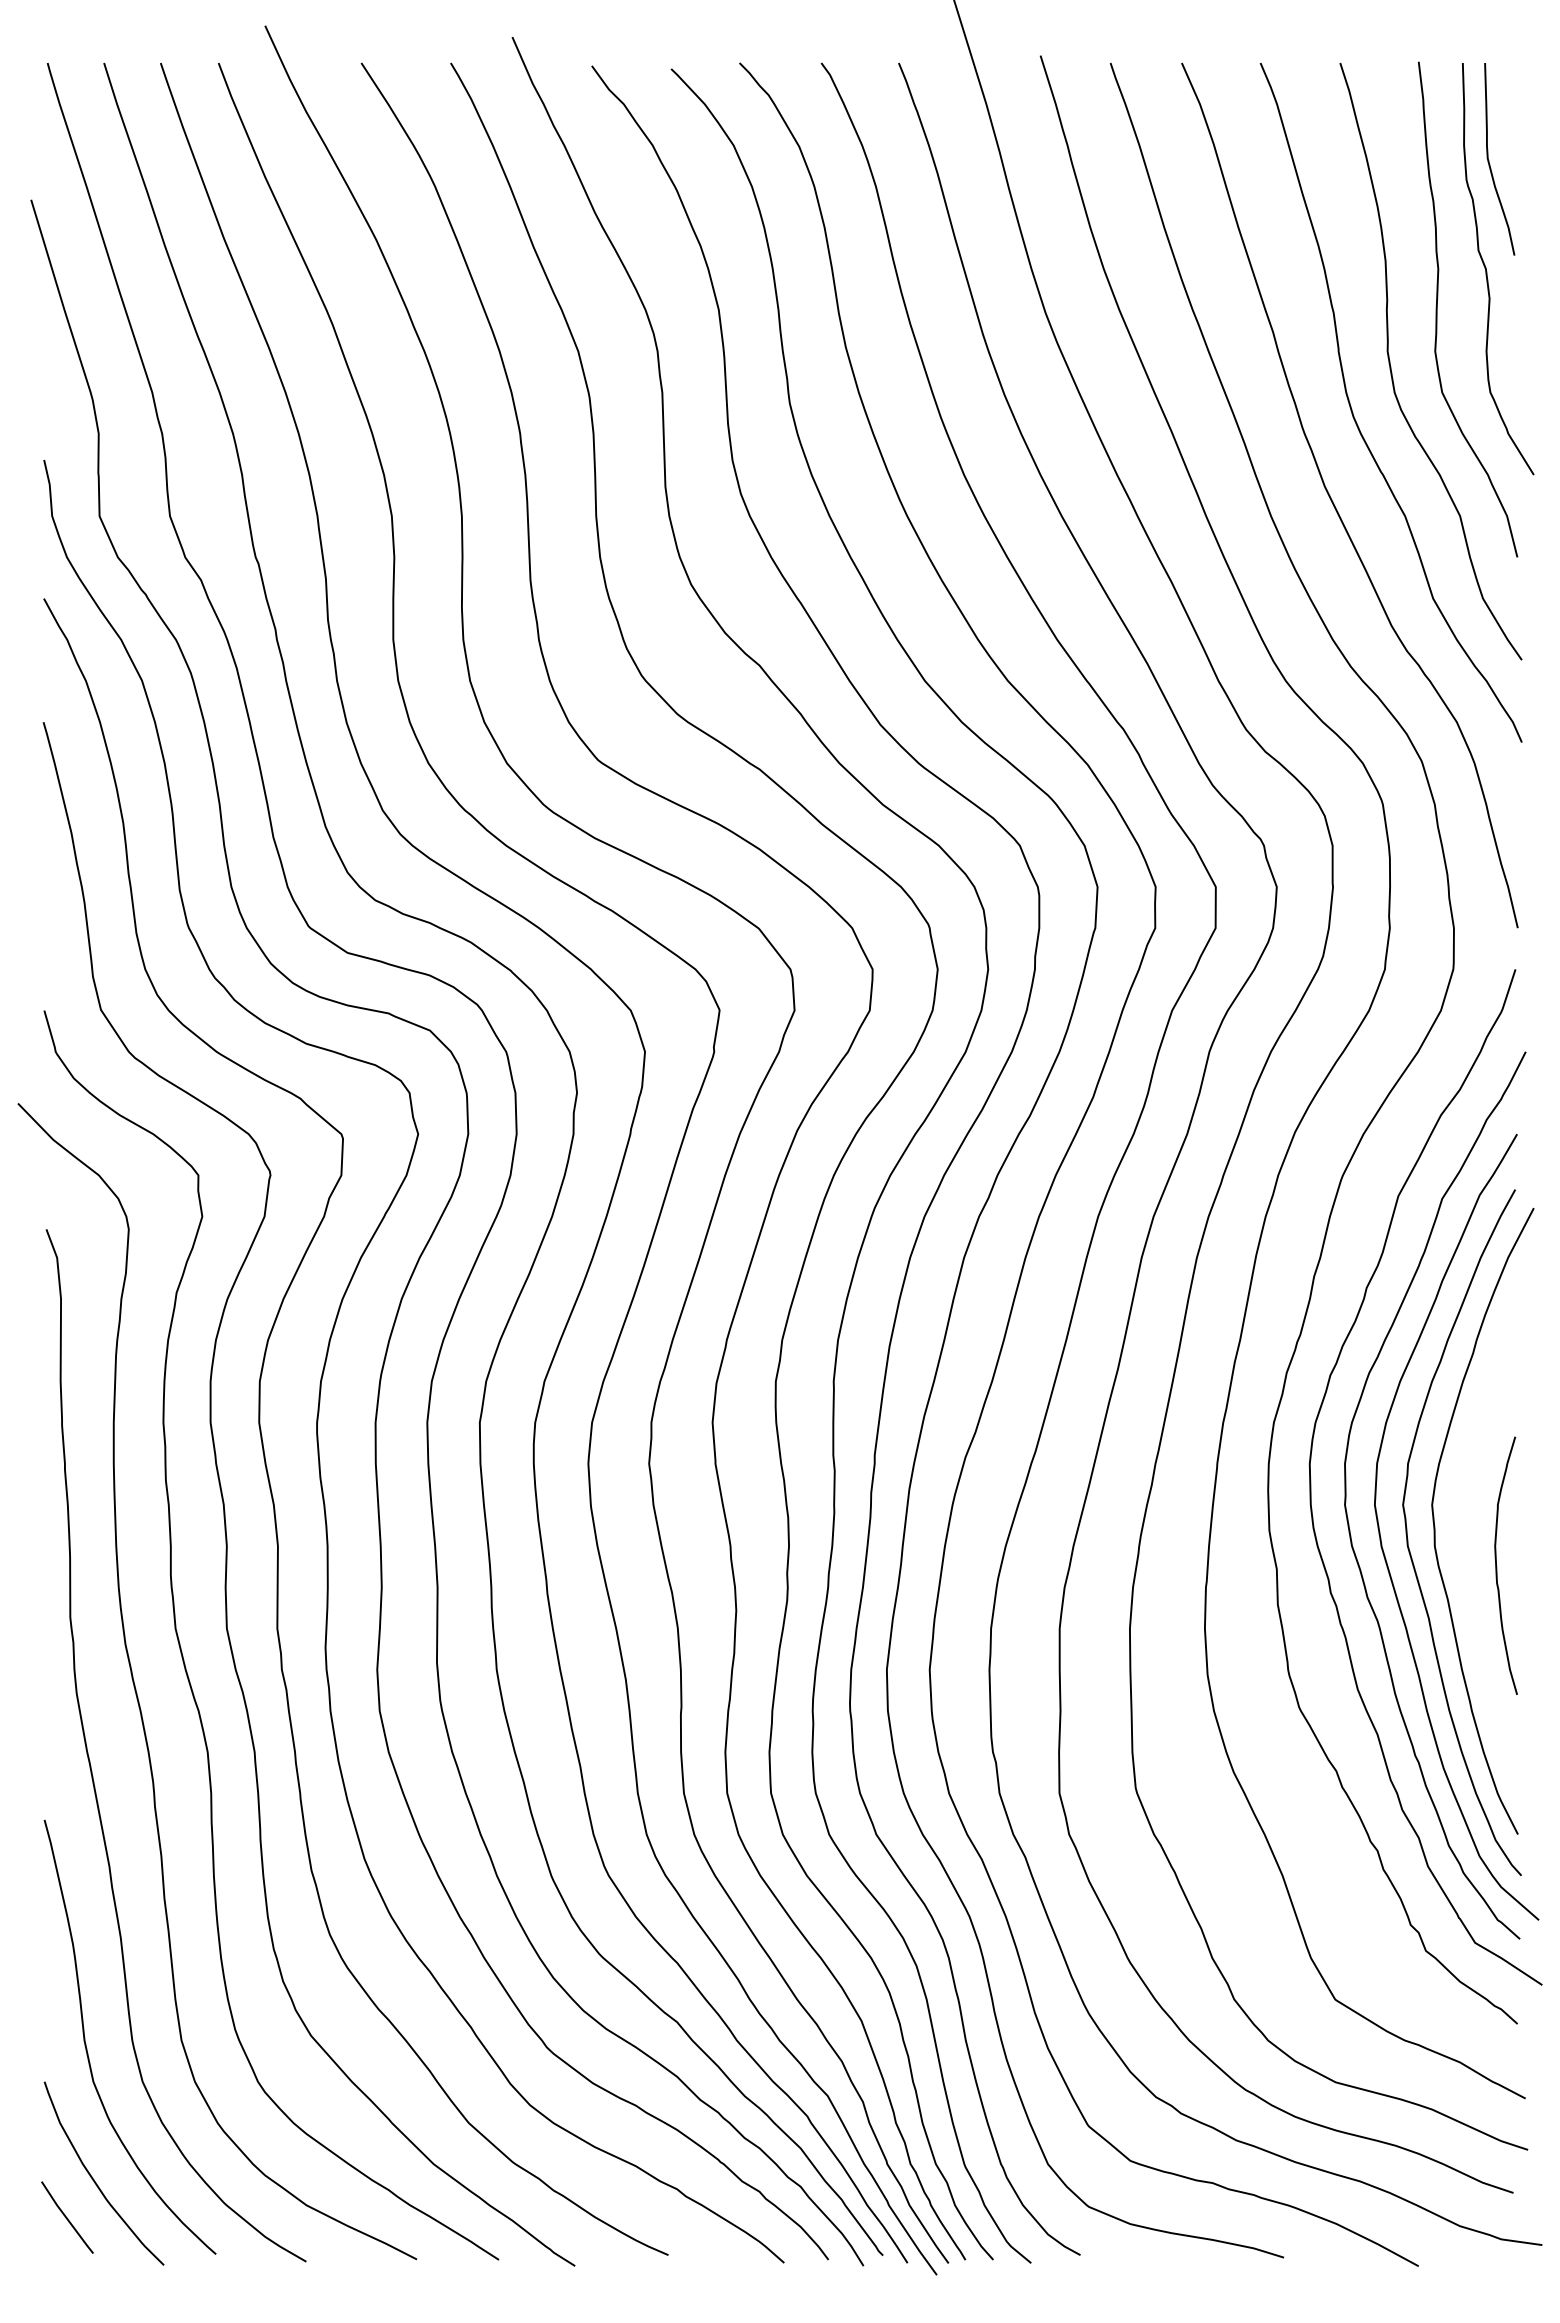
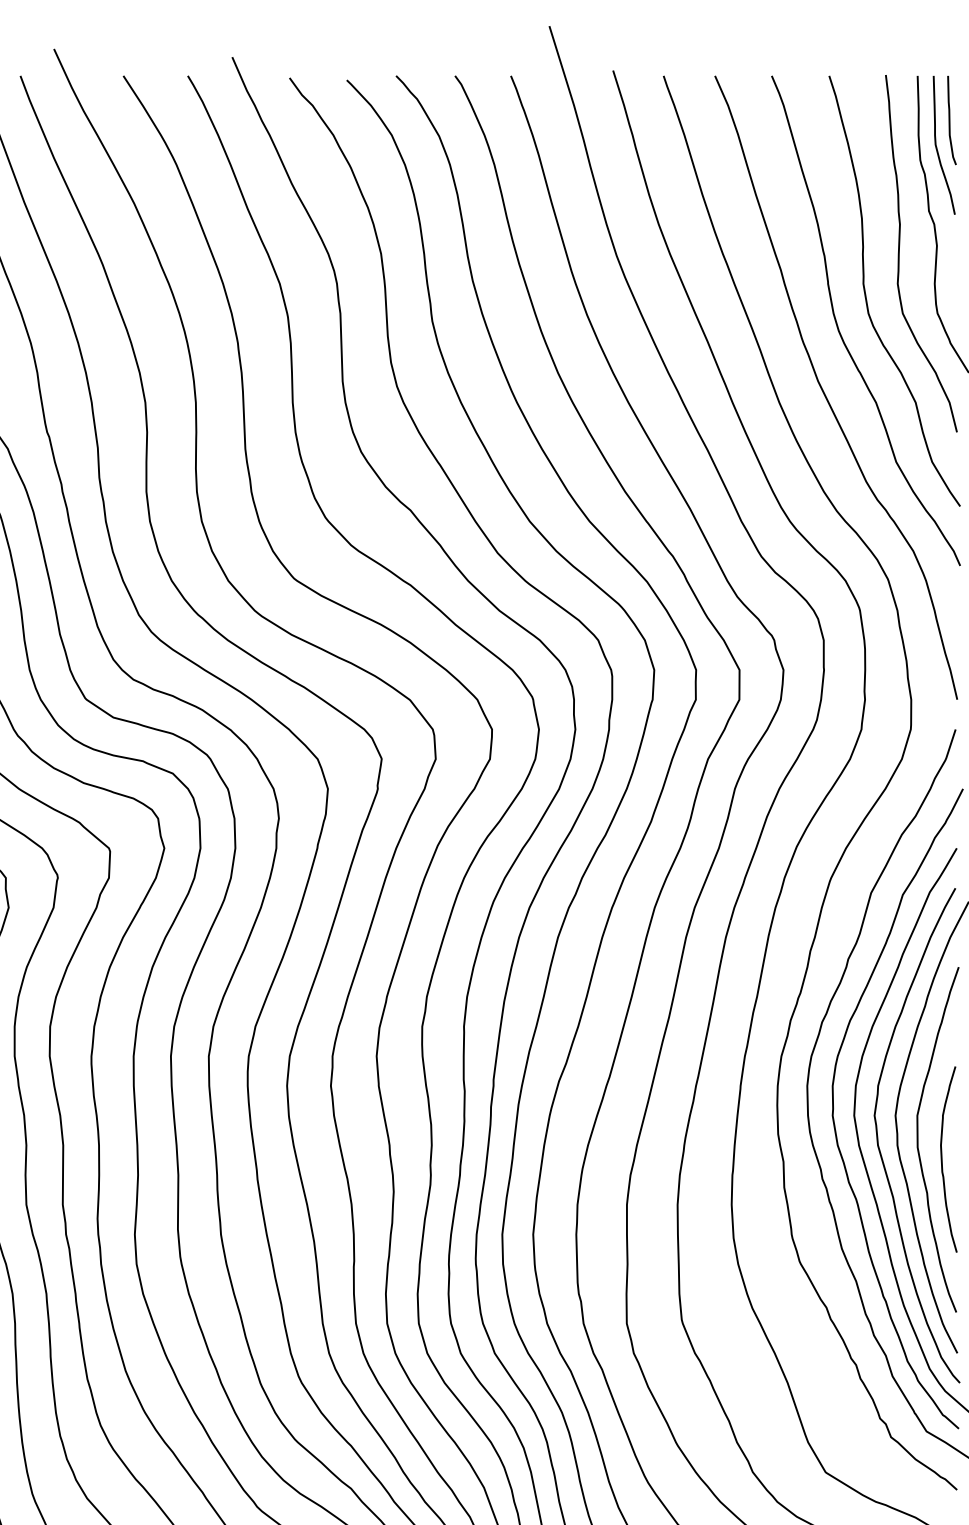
curve: (1507, 124) -> (949, 120), added
curve: (1463, 1537) -> (918, 1139), added

